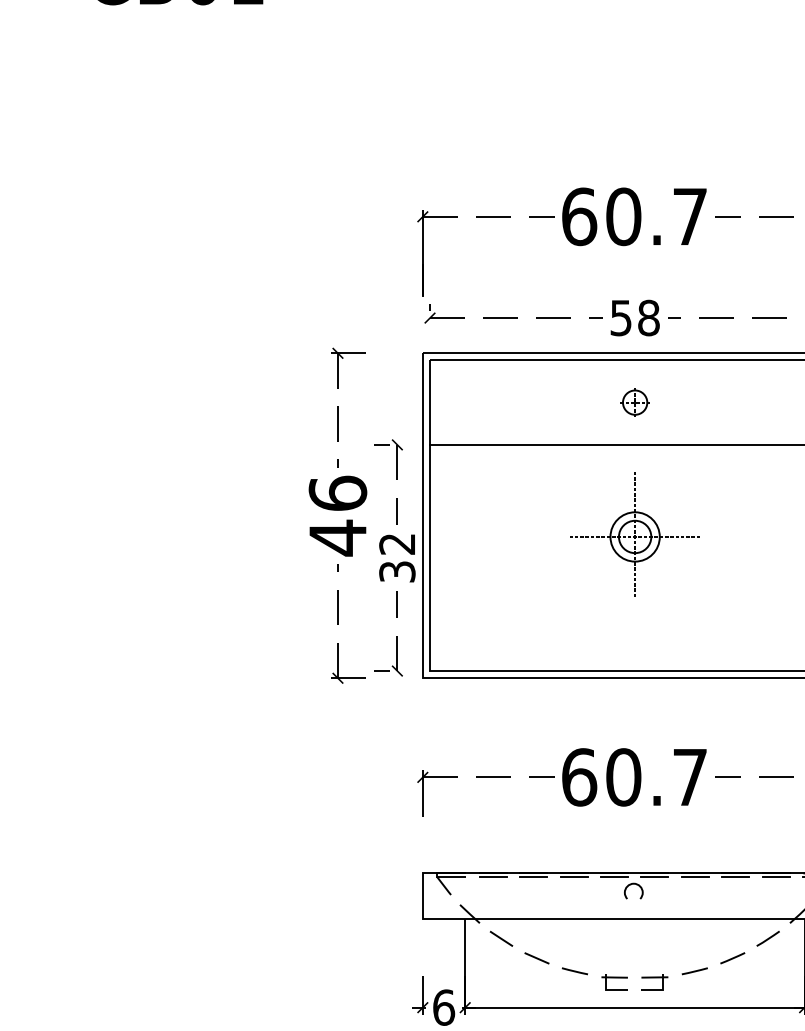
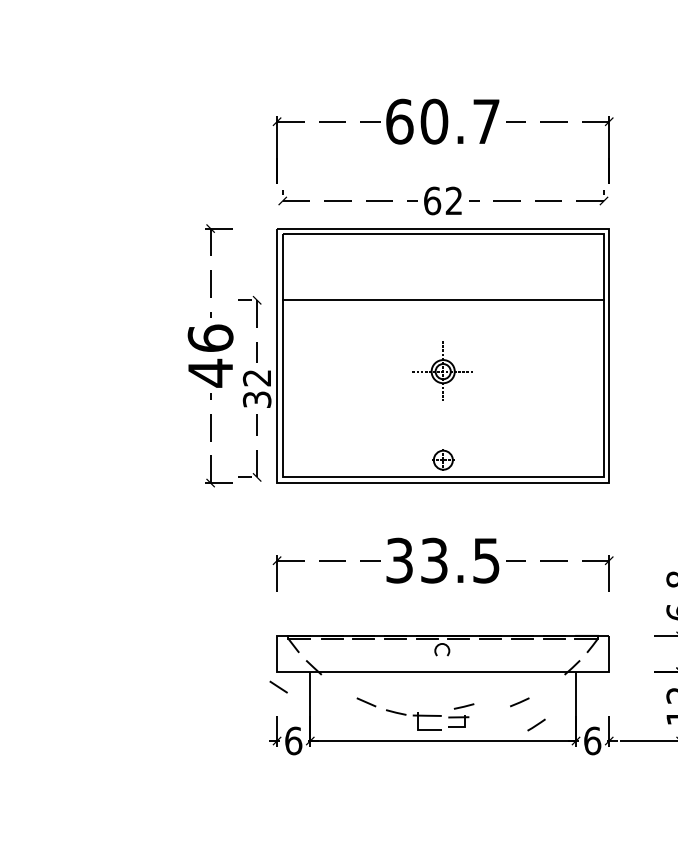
text: (635, 317) -> (443, 200), 58 -> 62
part: (635, 401) -> (443, 459), moved
part: (634, 534) -> (442, 370), size x0.6
text: (634, 777) -> (442, 560), 60.7 -> 33.5
line: (501, 938) -> (278, 686), moved
line: (768, 938) -> (536, 724), moved
line: (694, 971) -> (463, 706), moved
part: (614, 982) -> (427, 721), size x1.4

